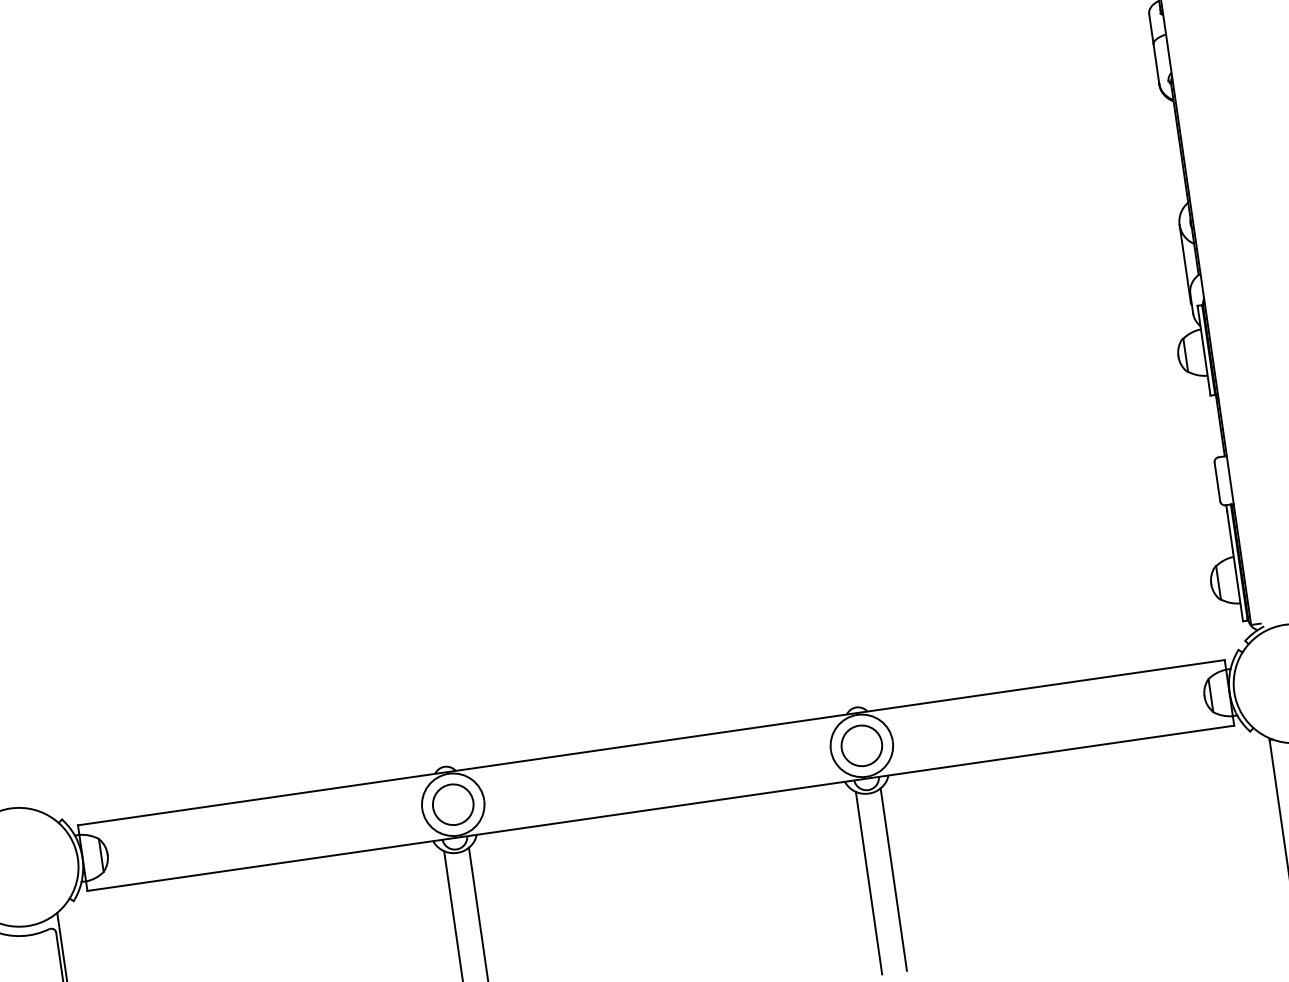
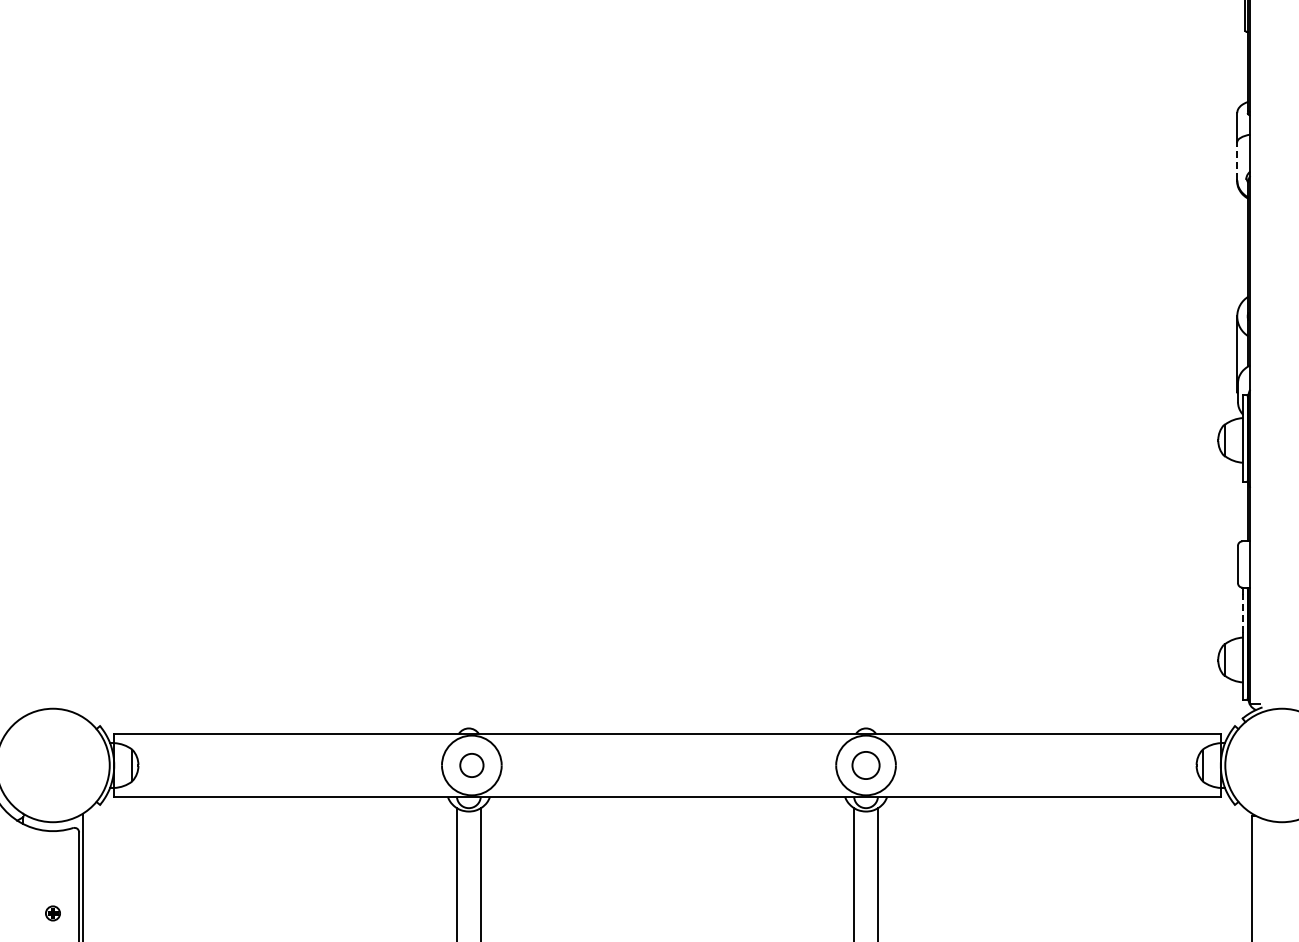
line: (1156, 64) -> (1237, 161), solid -> dashed
line: (1230, 531) -> (1243, 613), solid -> dashed
circle: (861, 745) -> (865, 765), size x0.7
circle: (452, 804) -> (471, 765), size x0.6

